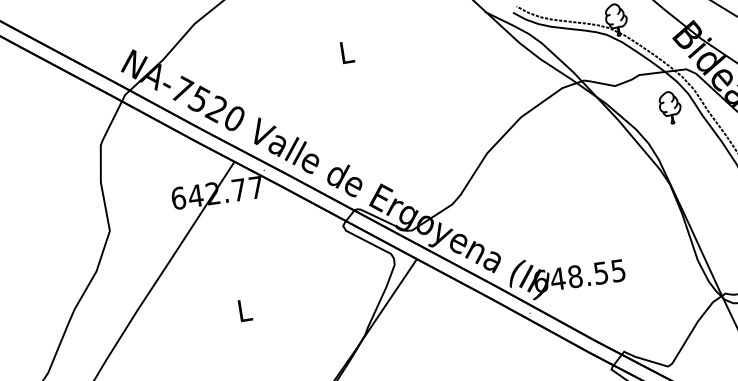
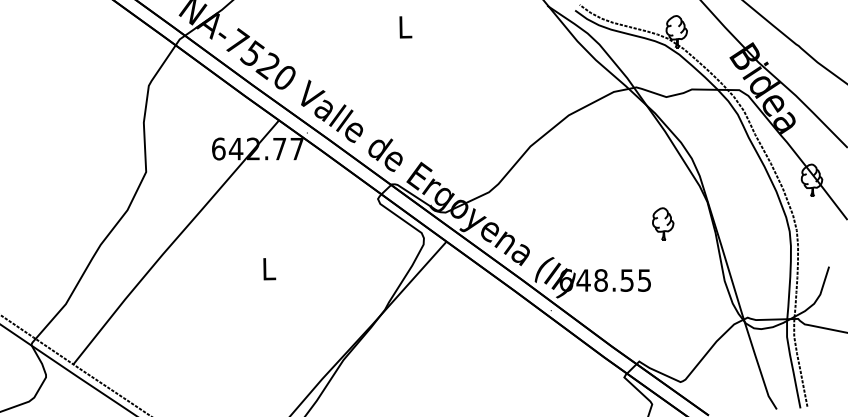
part: (670, 107) -> (663, 223), moved

